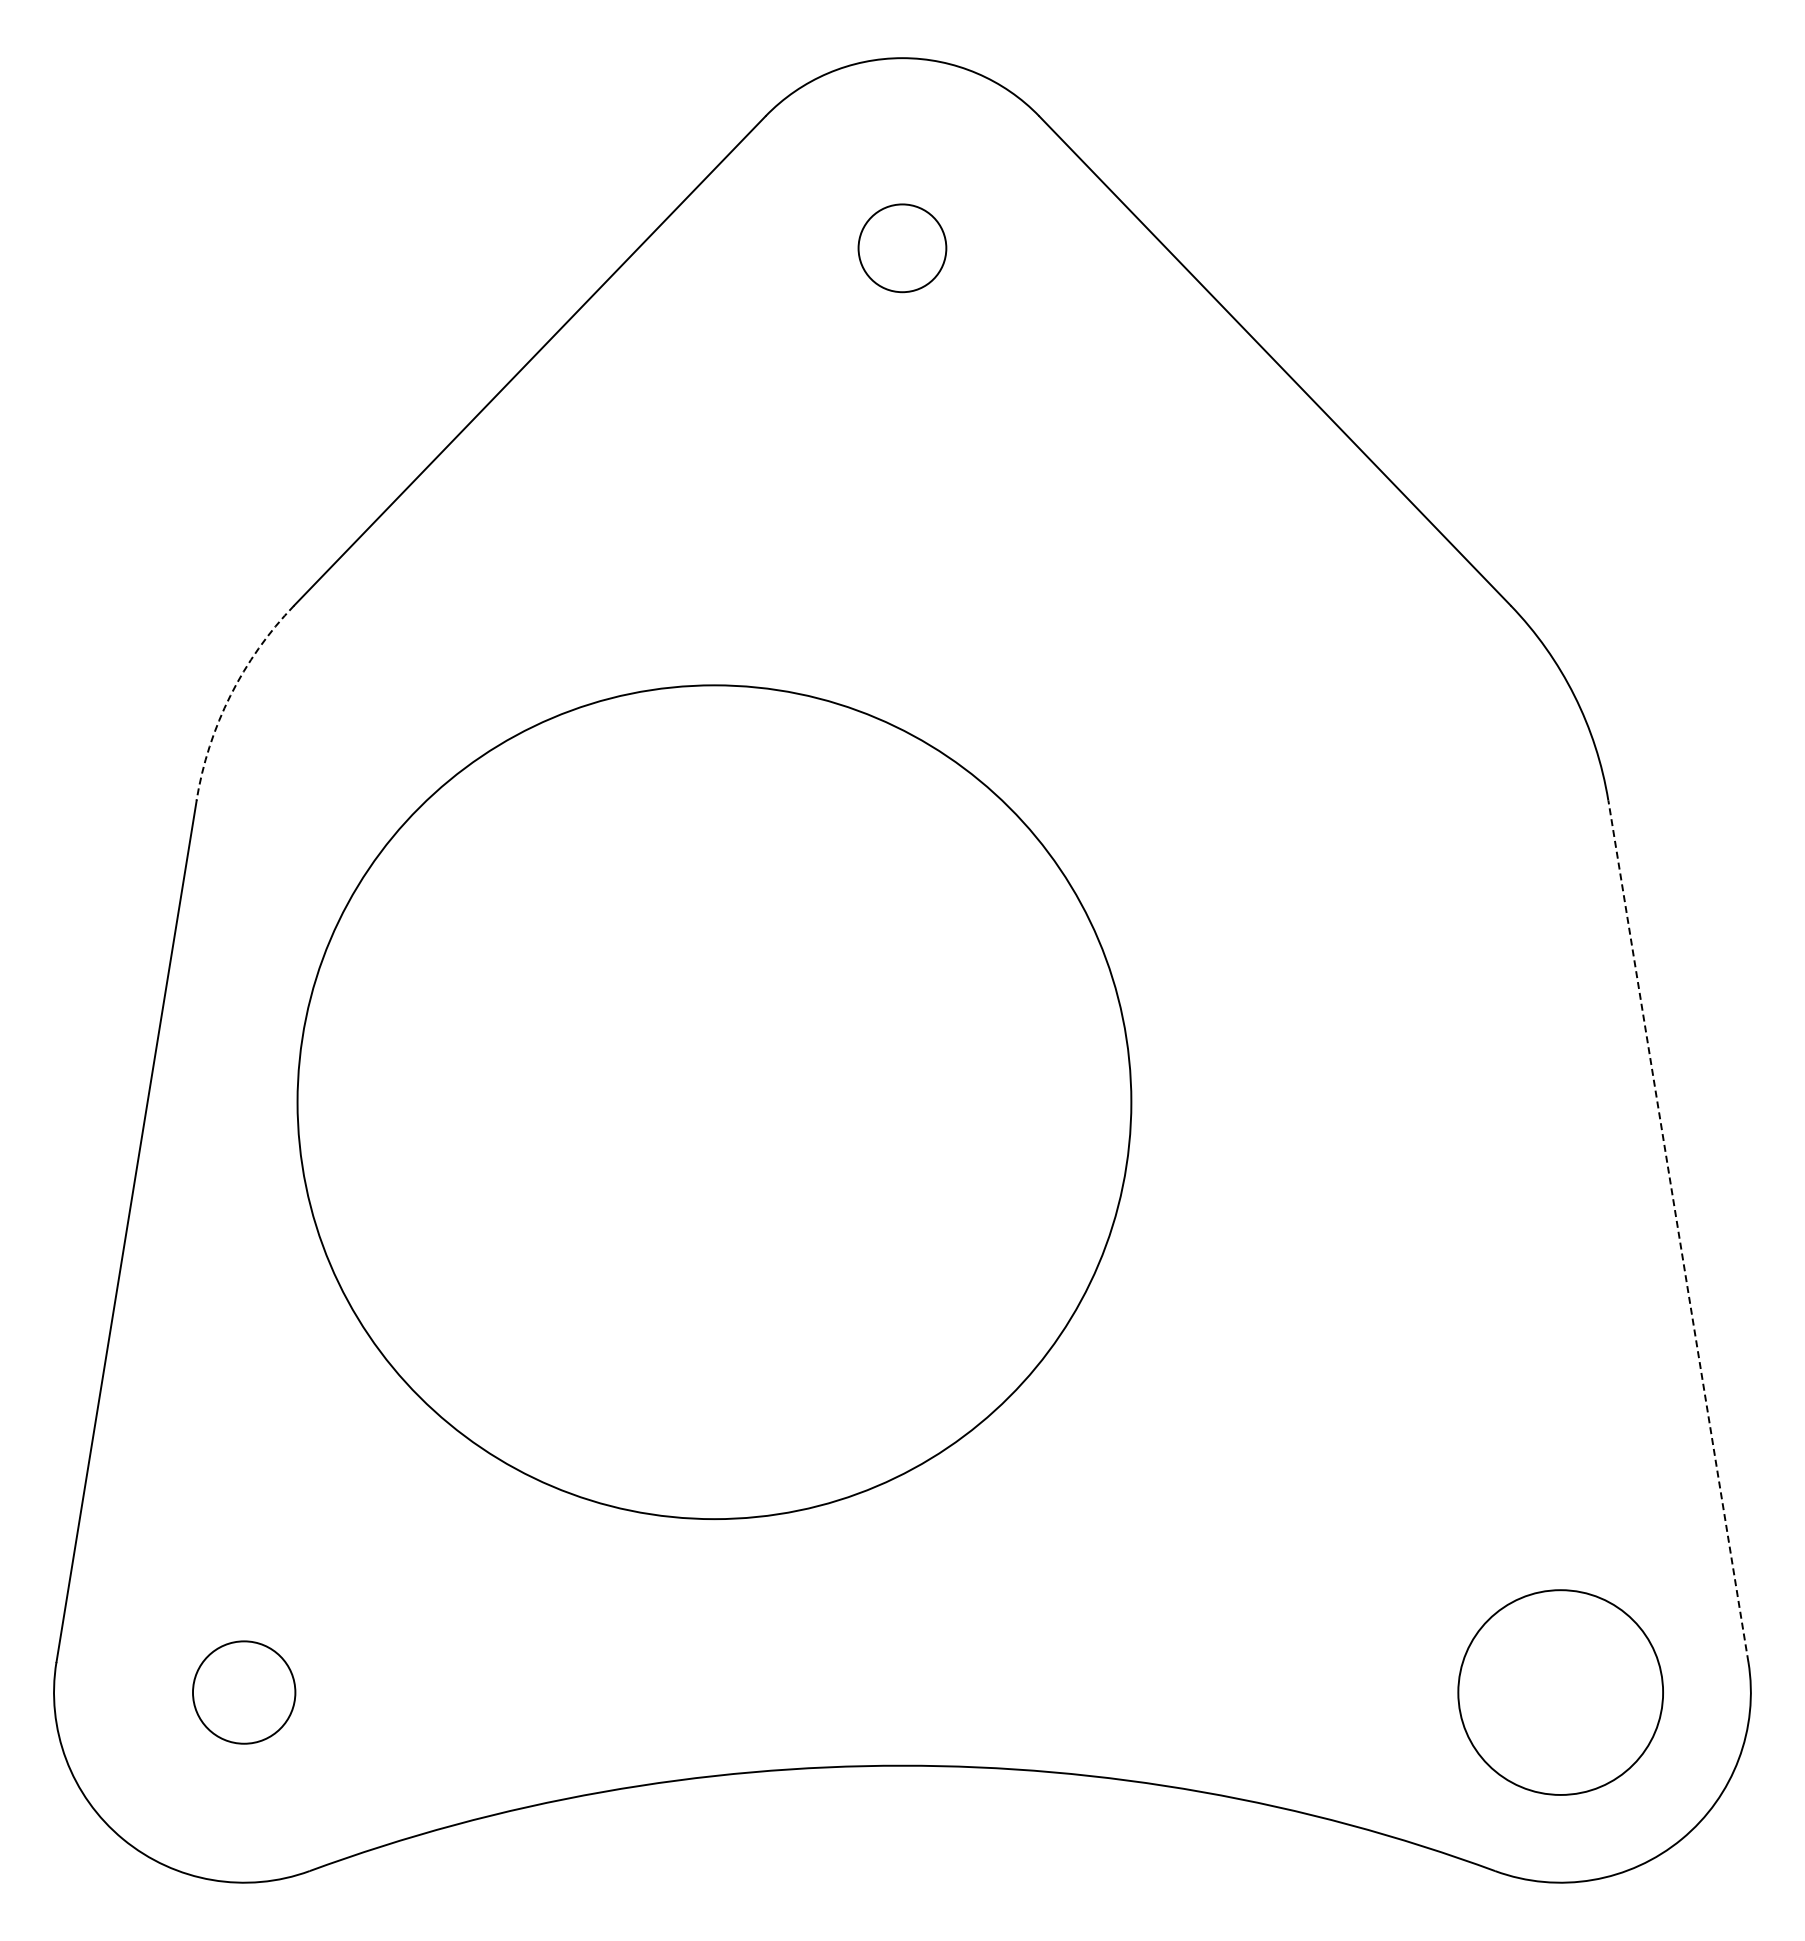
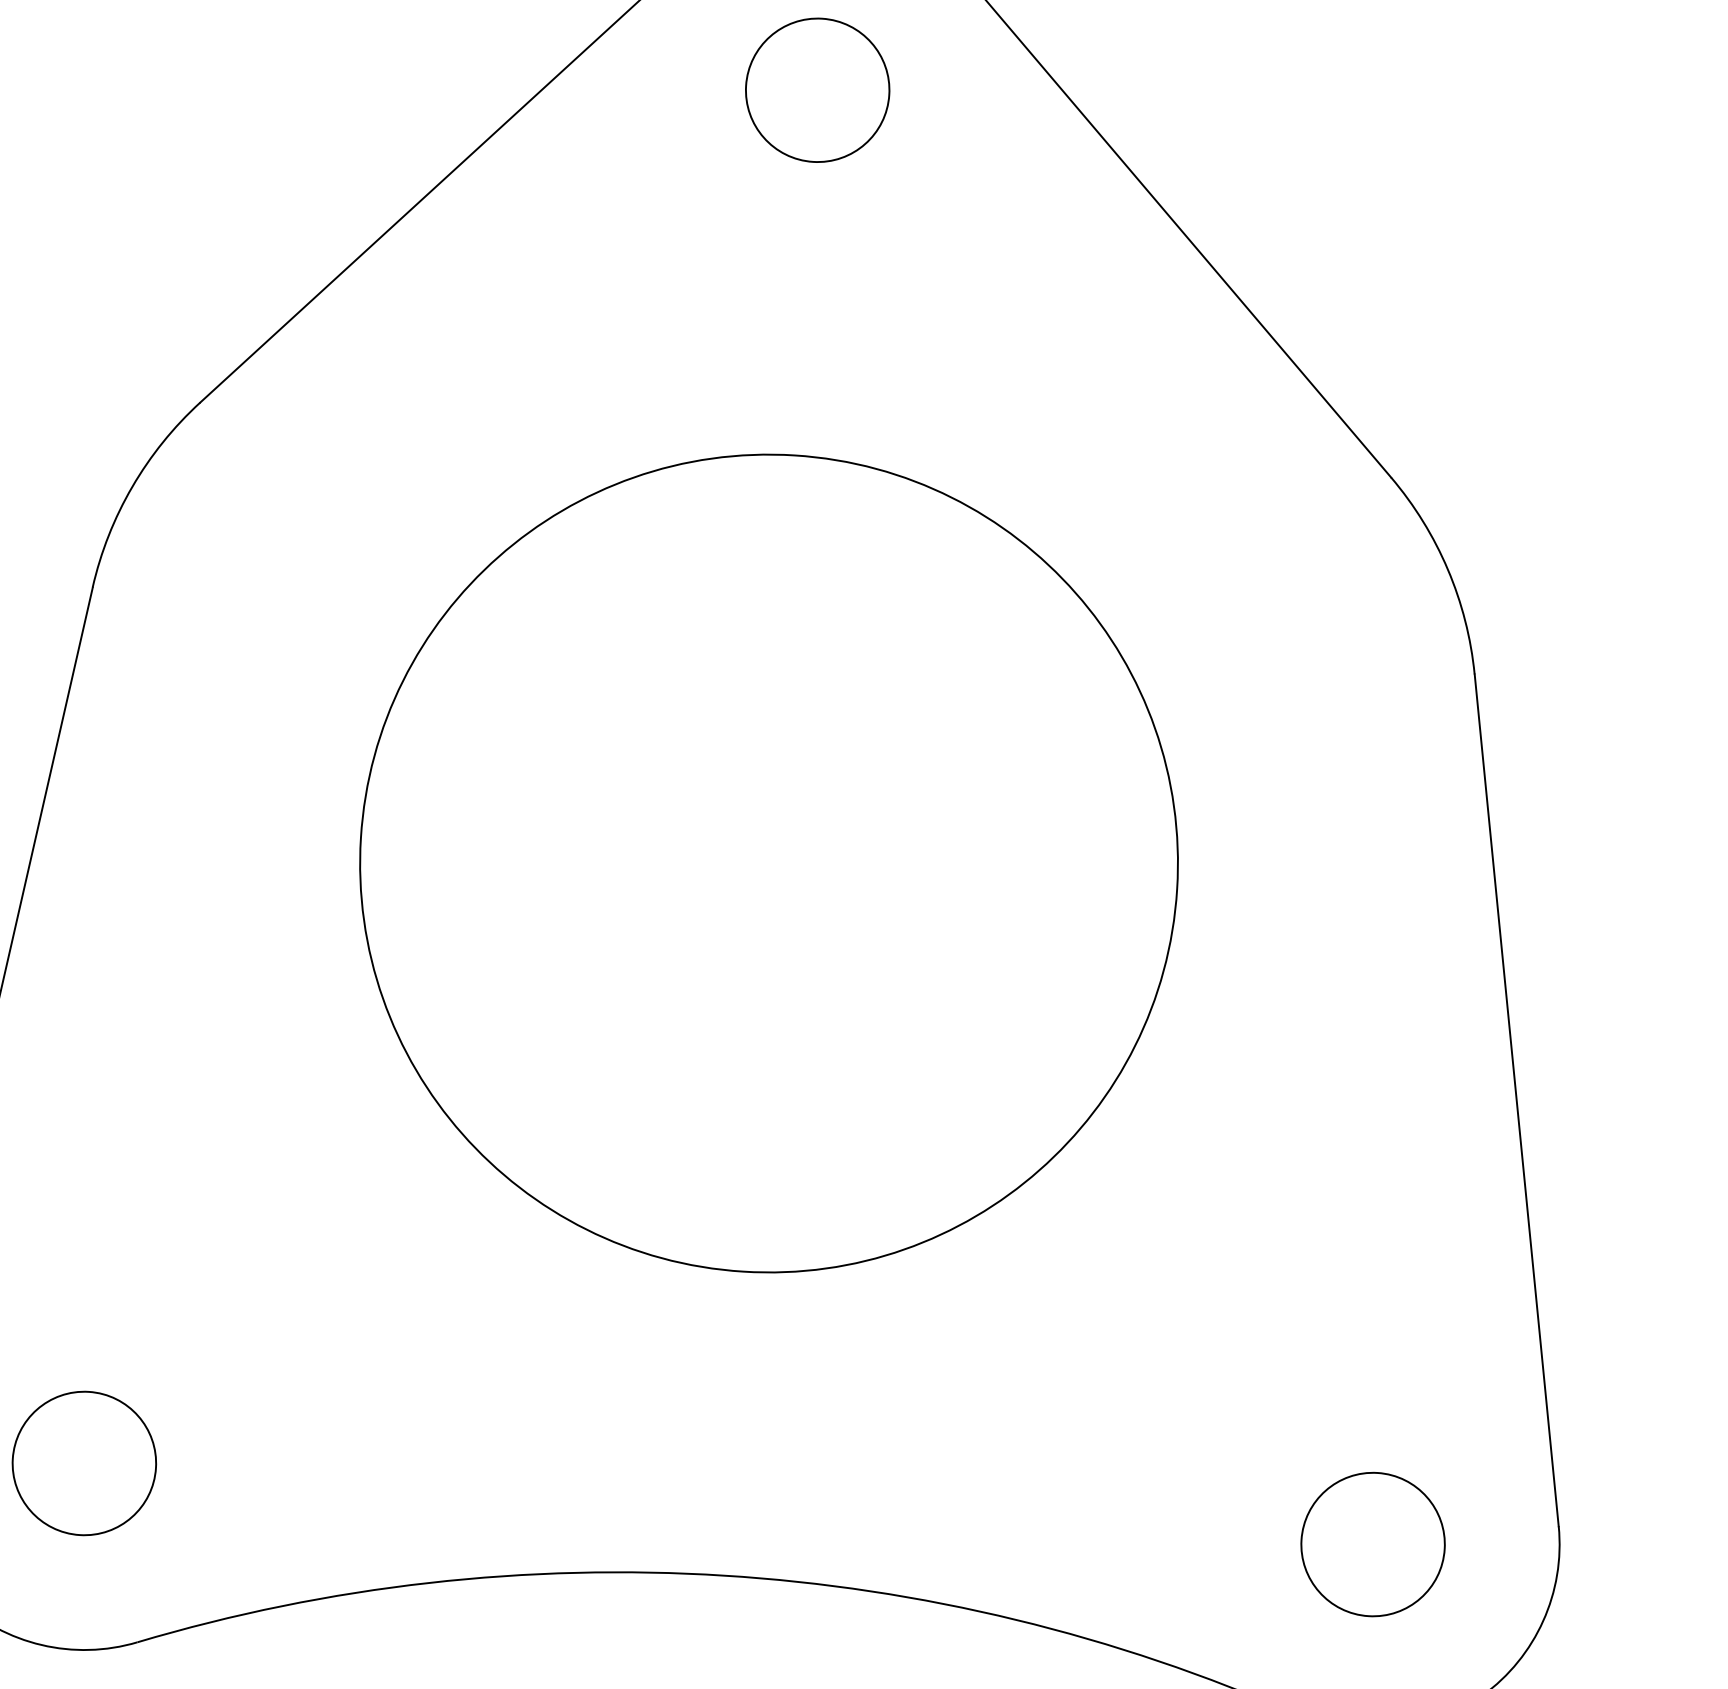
circle: (902, 248) -> (817, 90), size x1.67
arc: (230, 695) -> (132, 486), dashed -> solid
circle: (714, 1101) -> (769, 862), moved
line: (1678, 1230) -> (1516, 1099), dashed -> solid
circle: (244, 1692) -> (84, 1463), size x1.43
circle: (1560, 1692) -> (1372, 1544), size x0.71

